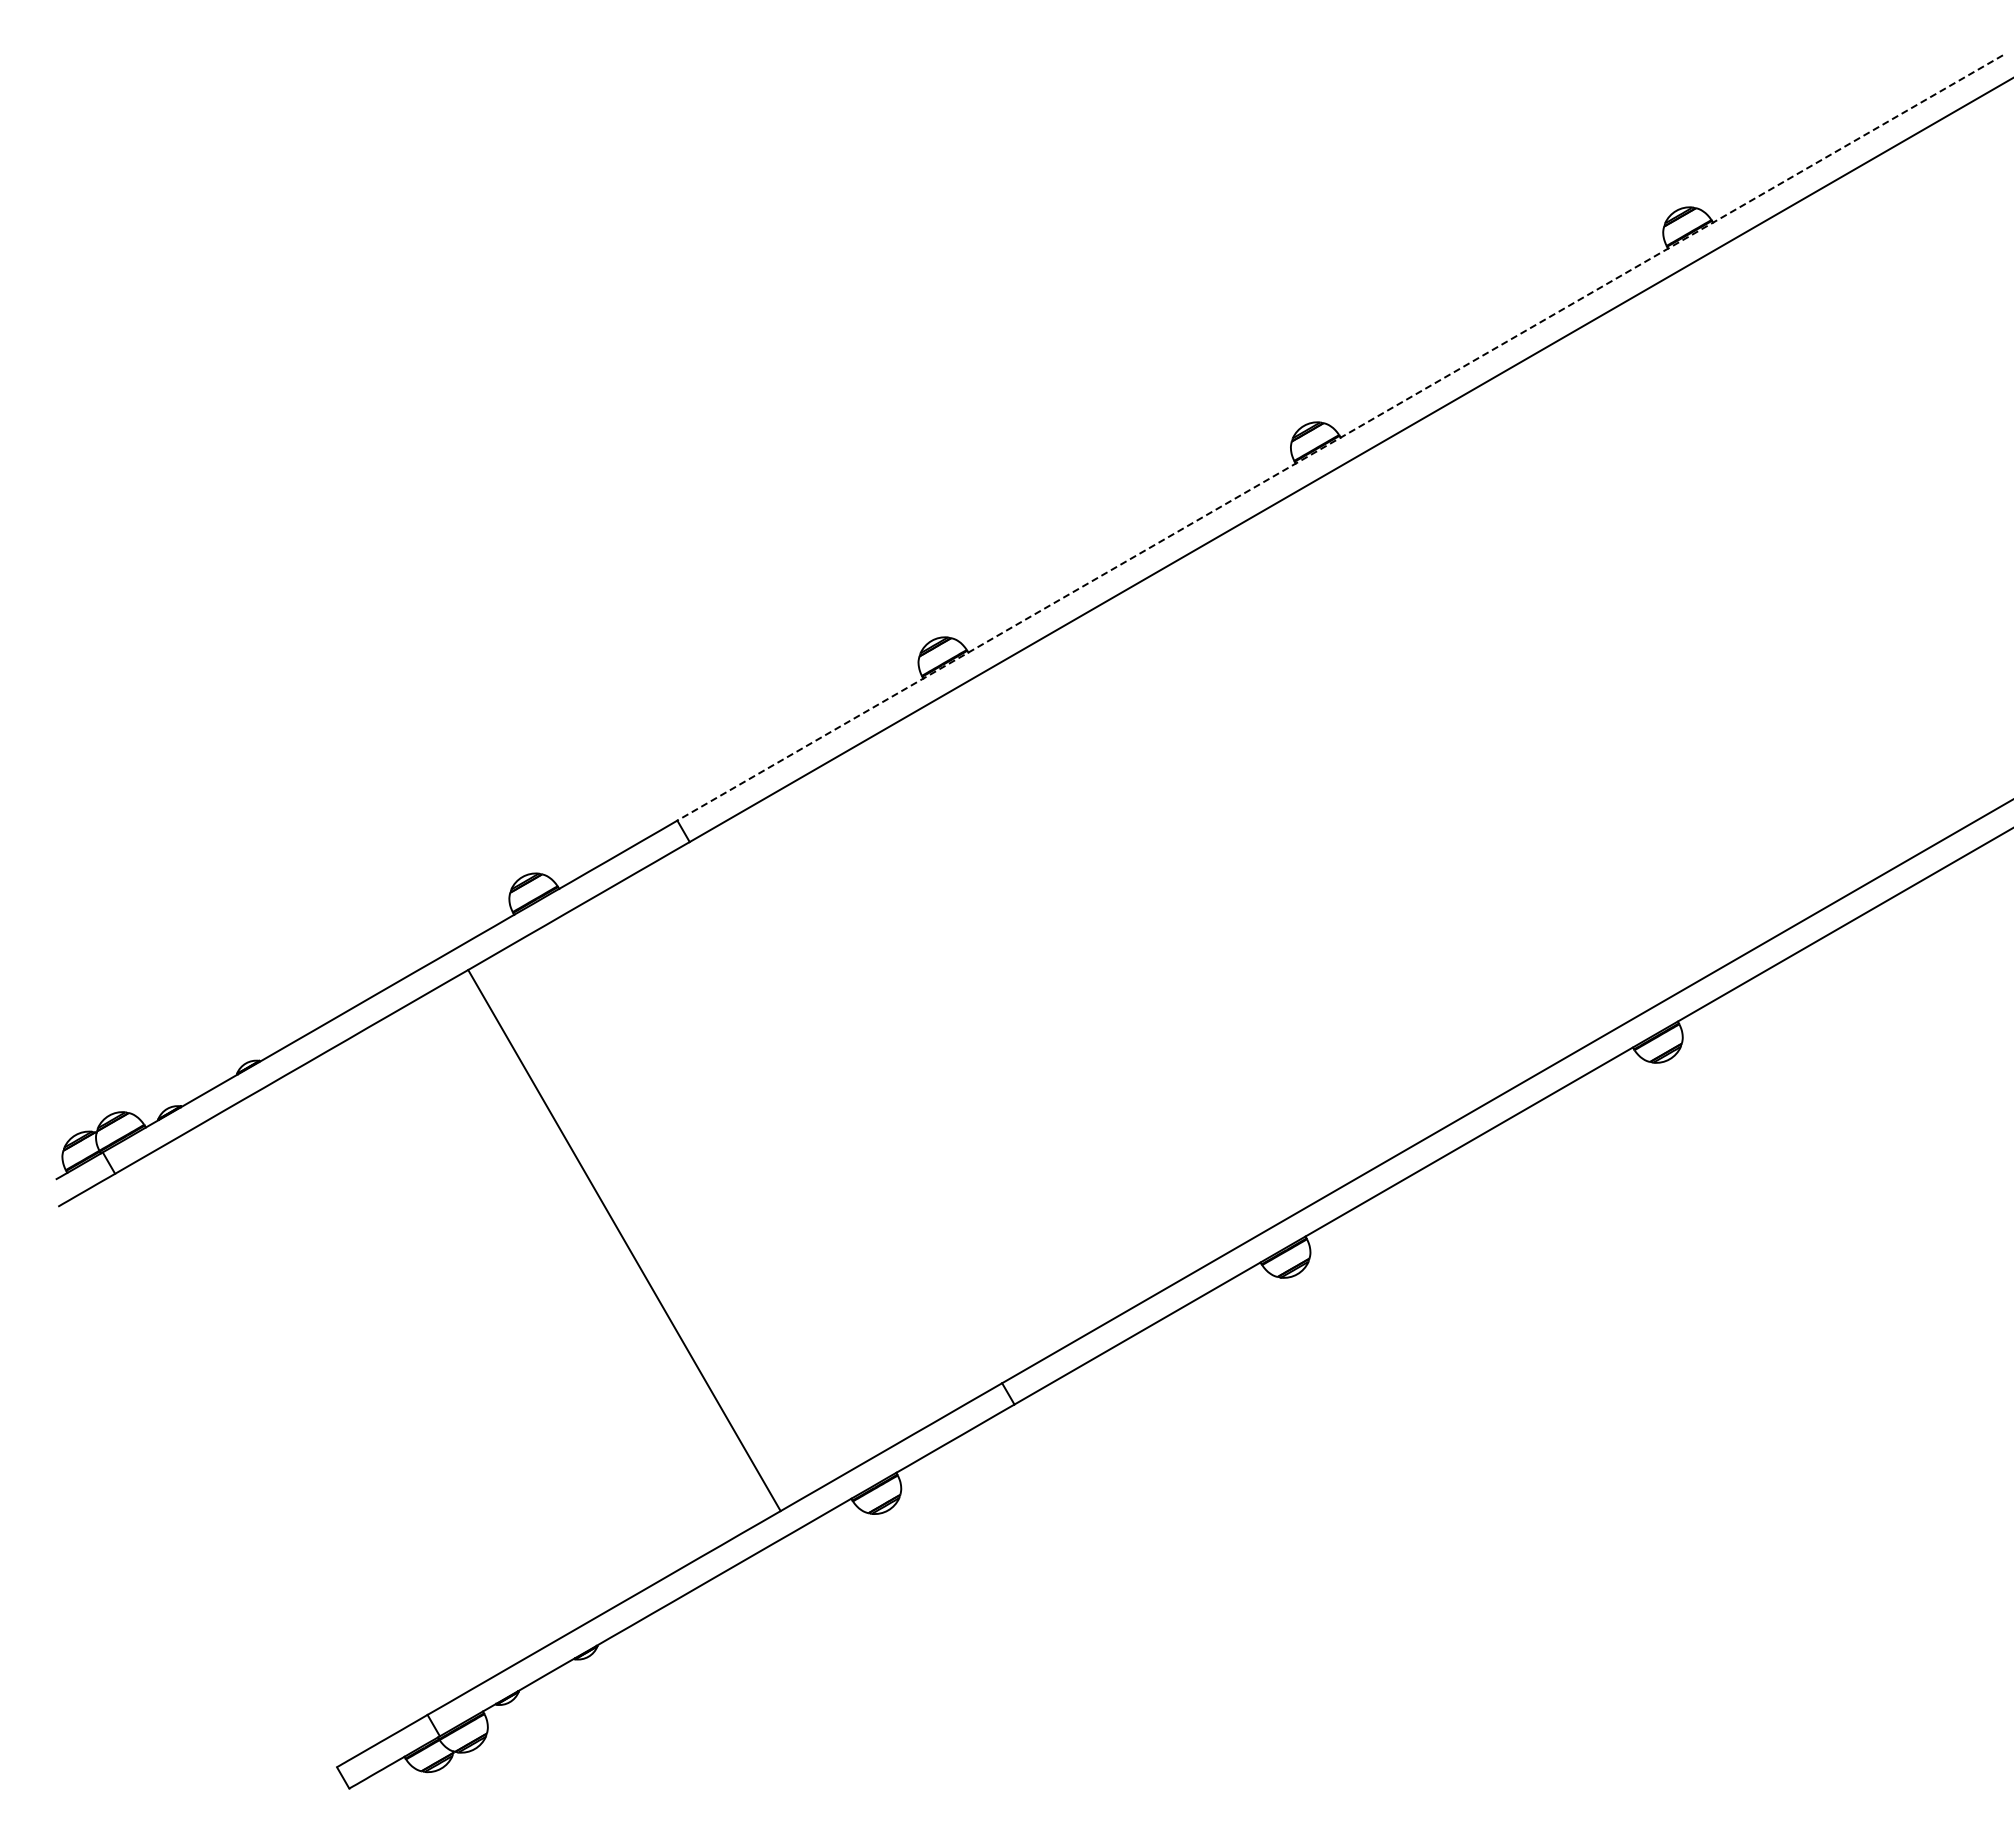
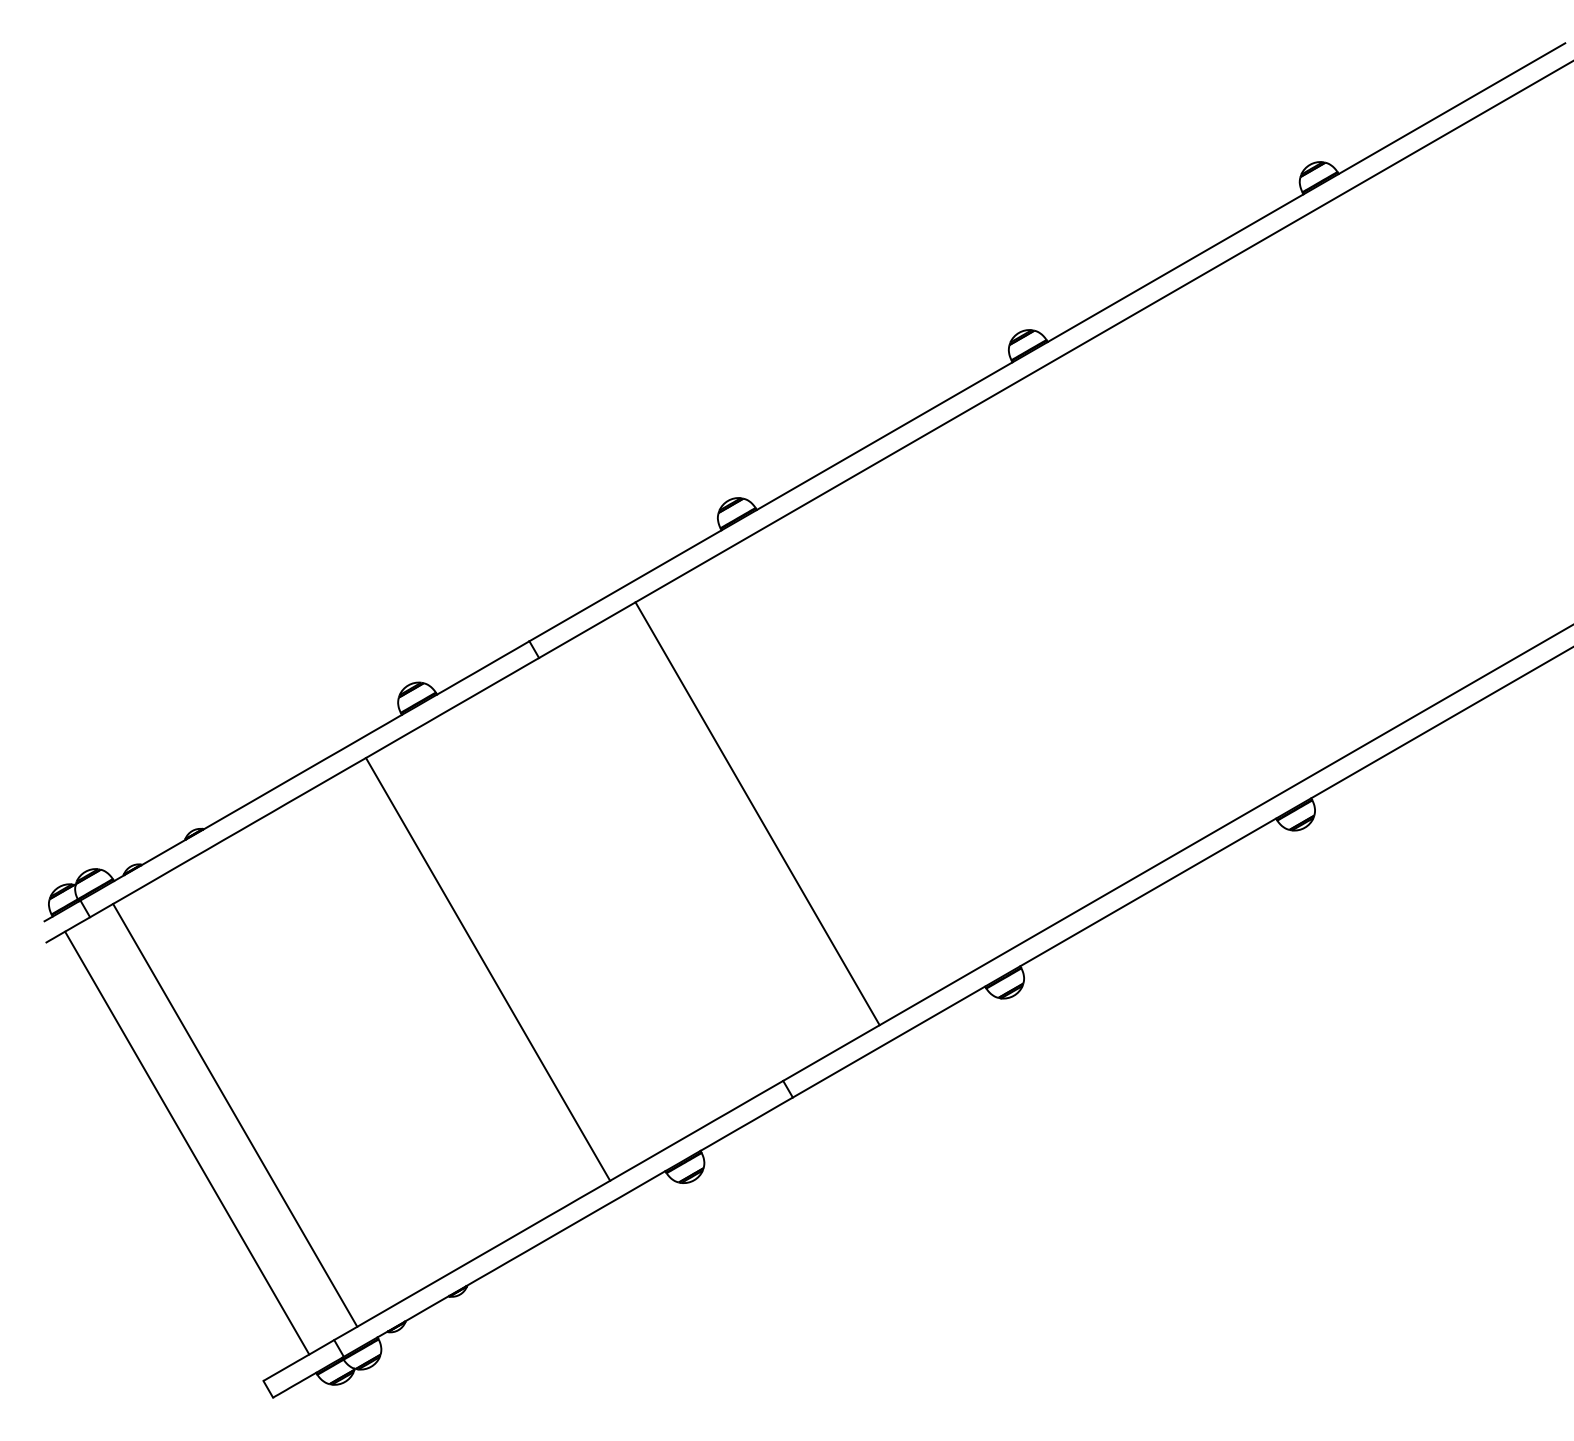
line: (1339, 438) -> (1046, 342), dashed -> solid
line: (969, 1040) -> (757, 813), added
line: (300, 1426) -> (234, 1114), added
line: (239, 1462) -> (187, 1142), added

